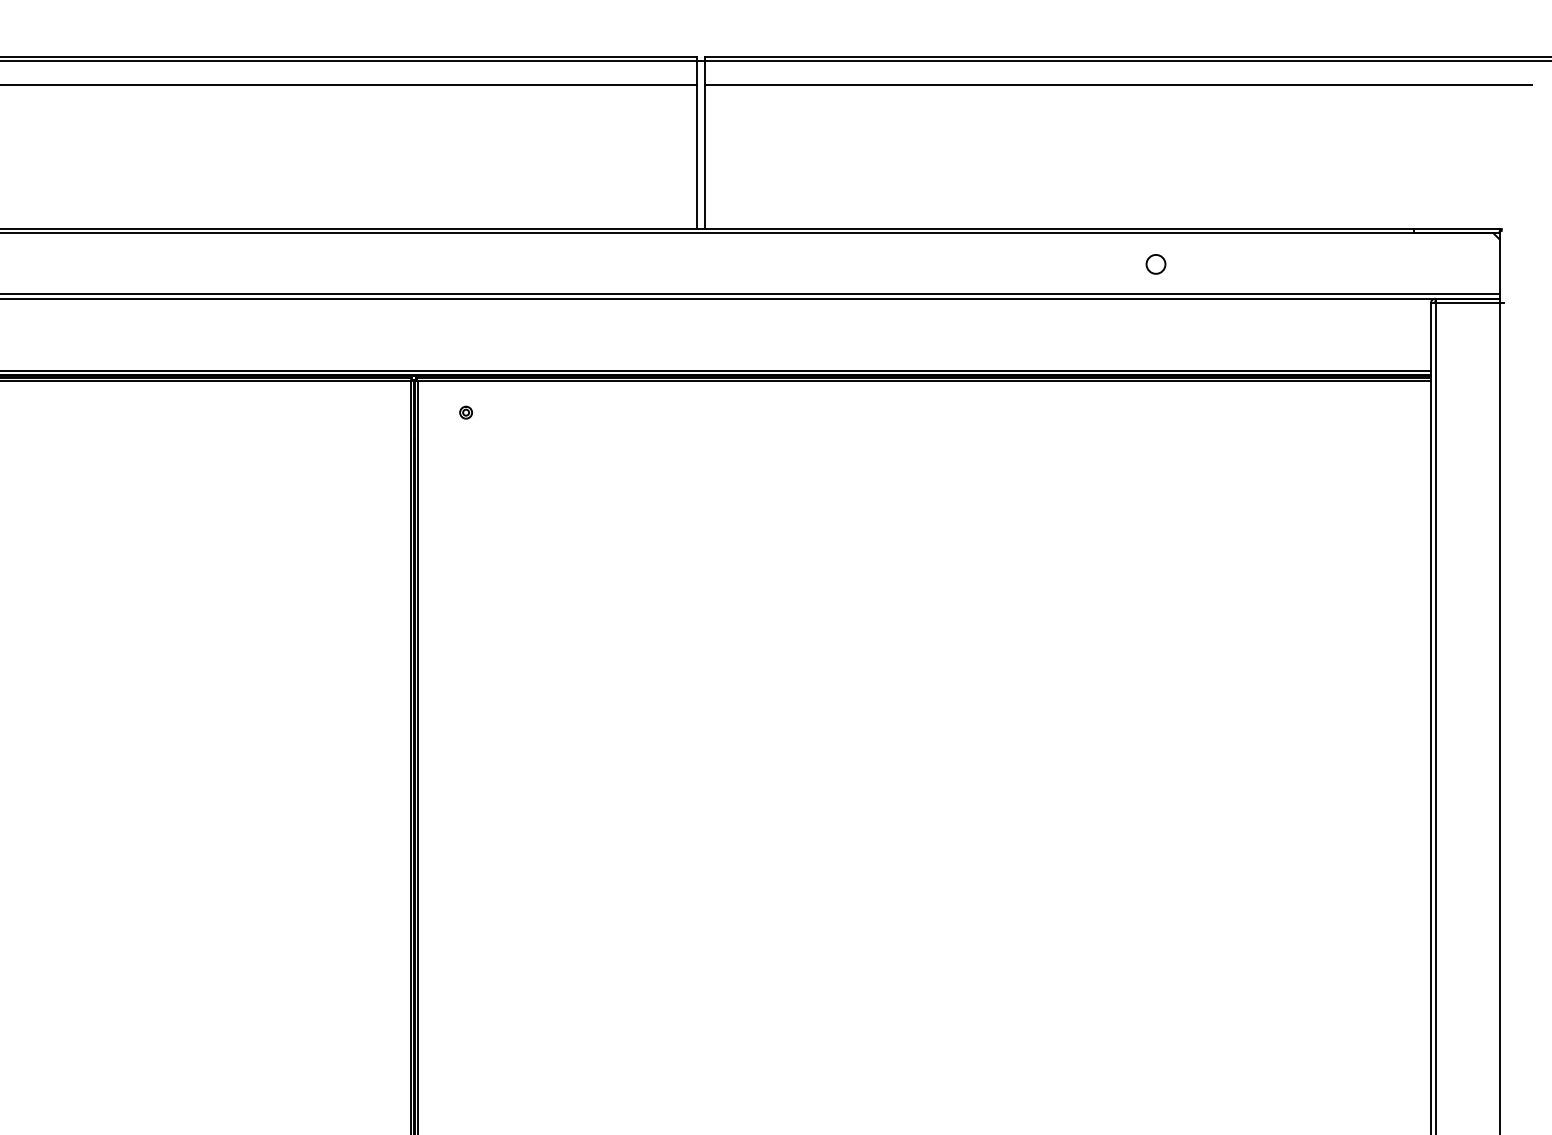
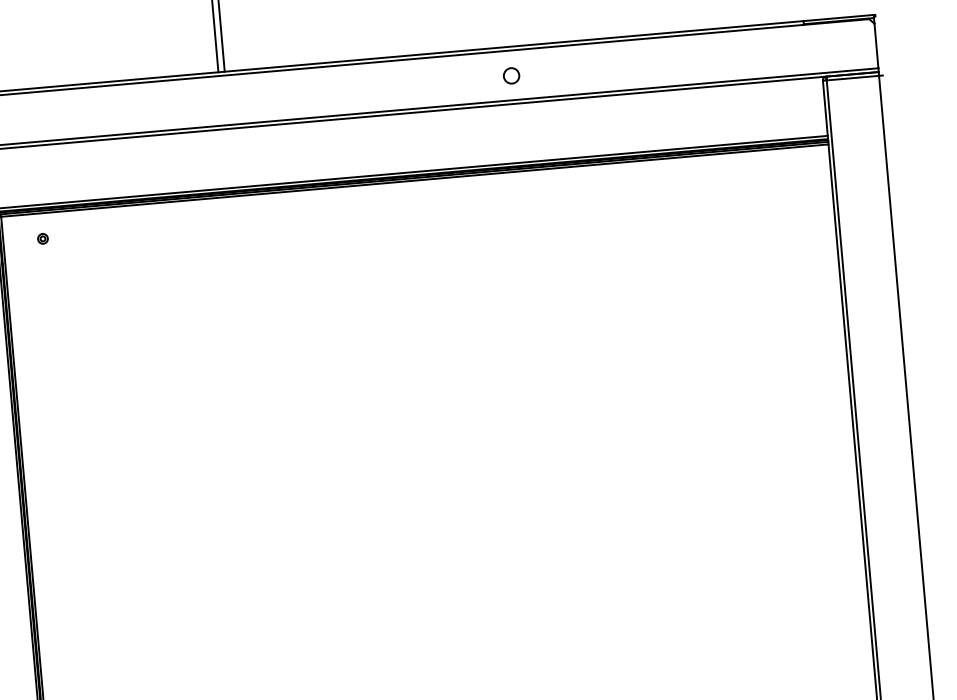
circle: (1155, 264) -> (511, 76), moved

